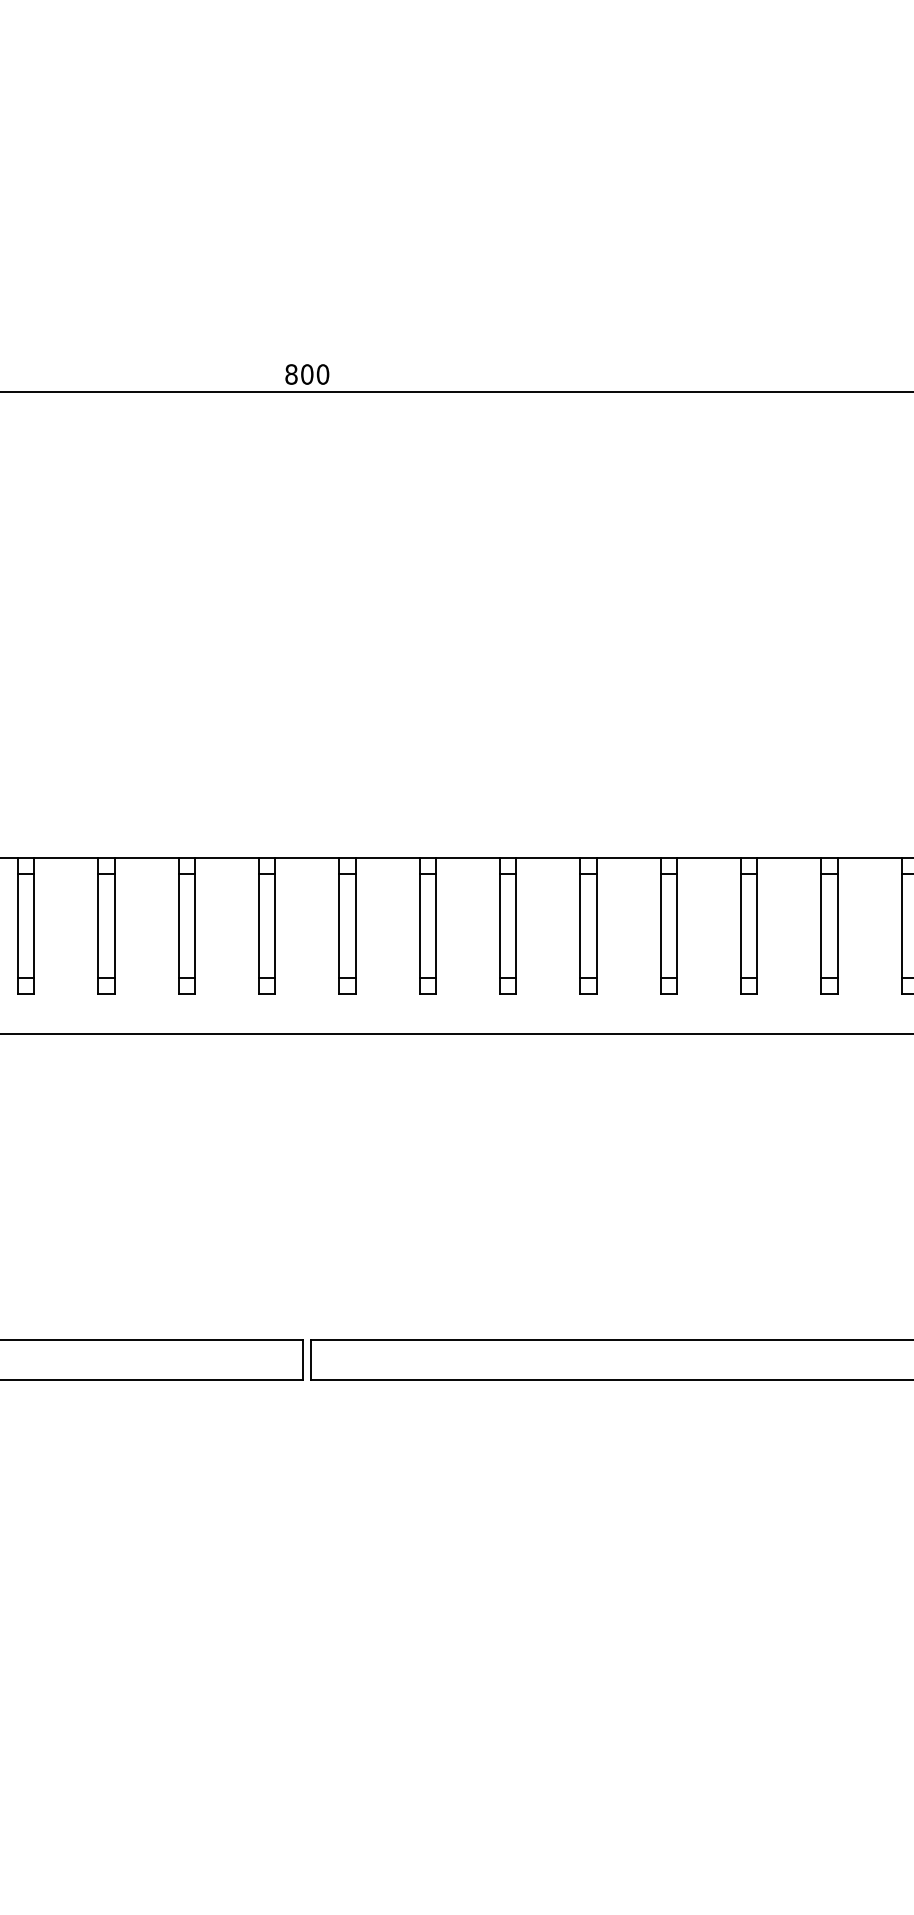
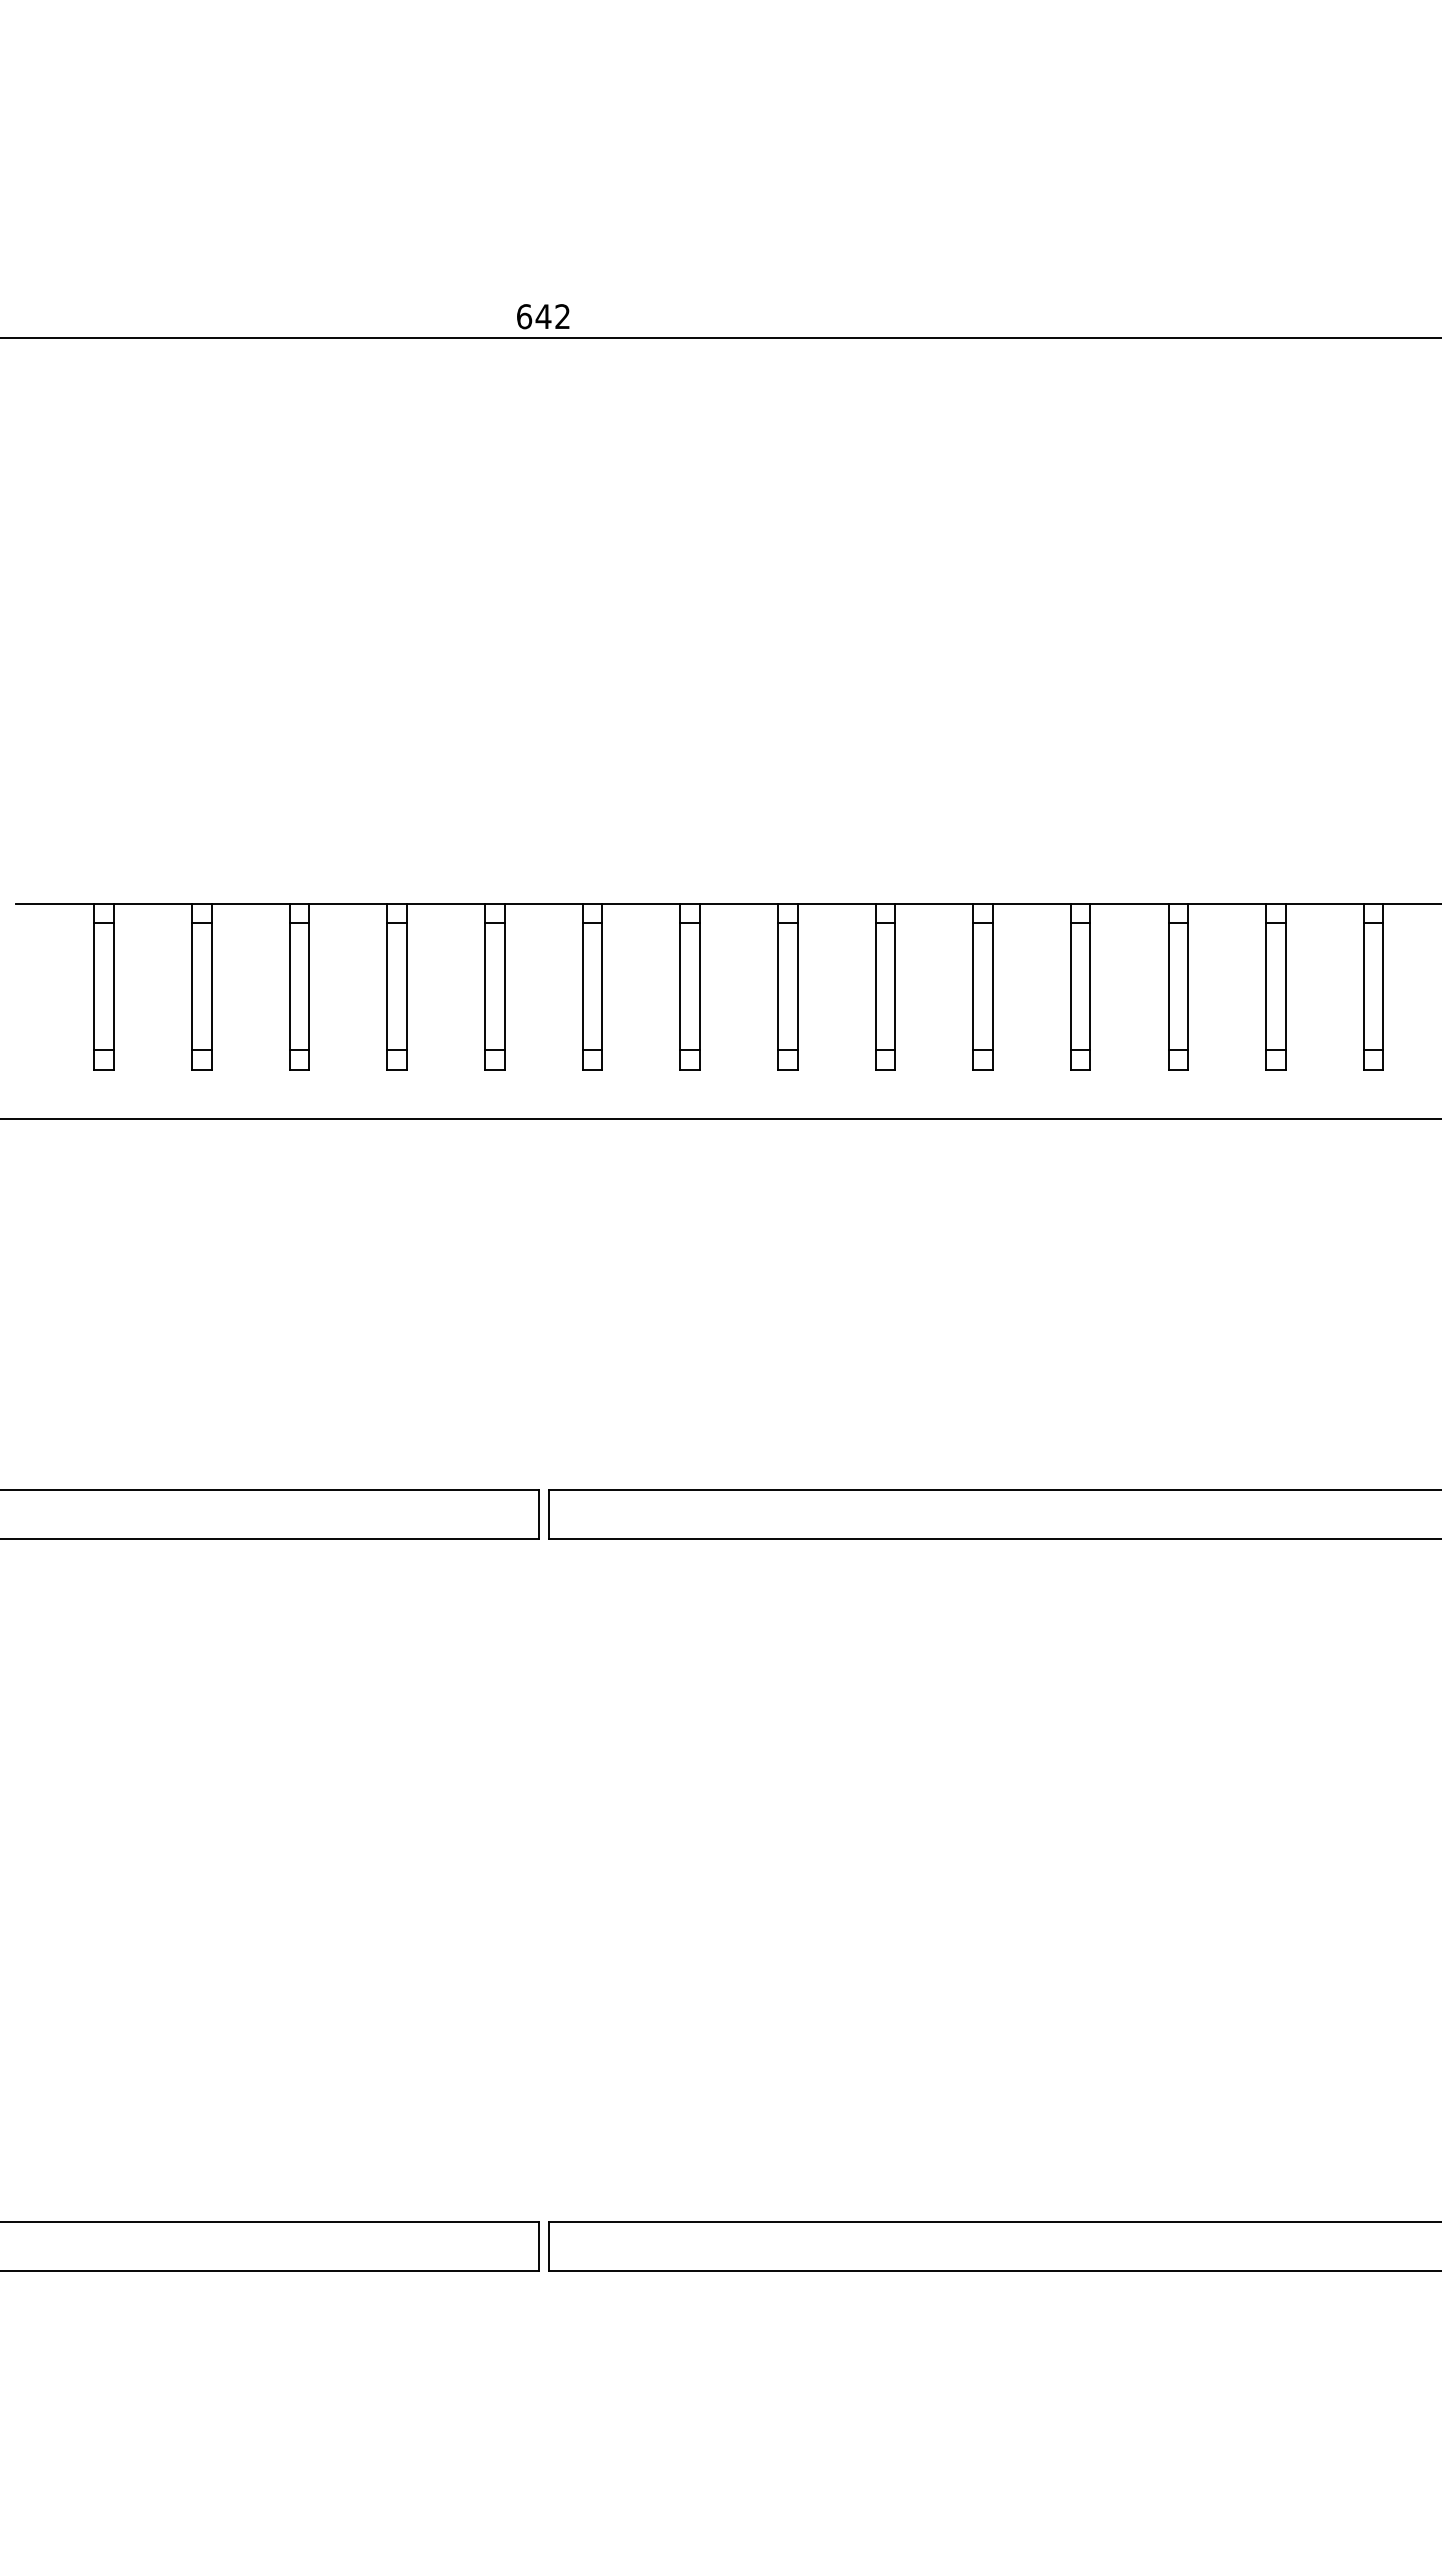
text: (307, 374) -> (543, 316), 800 -> 642

